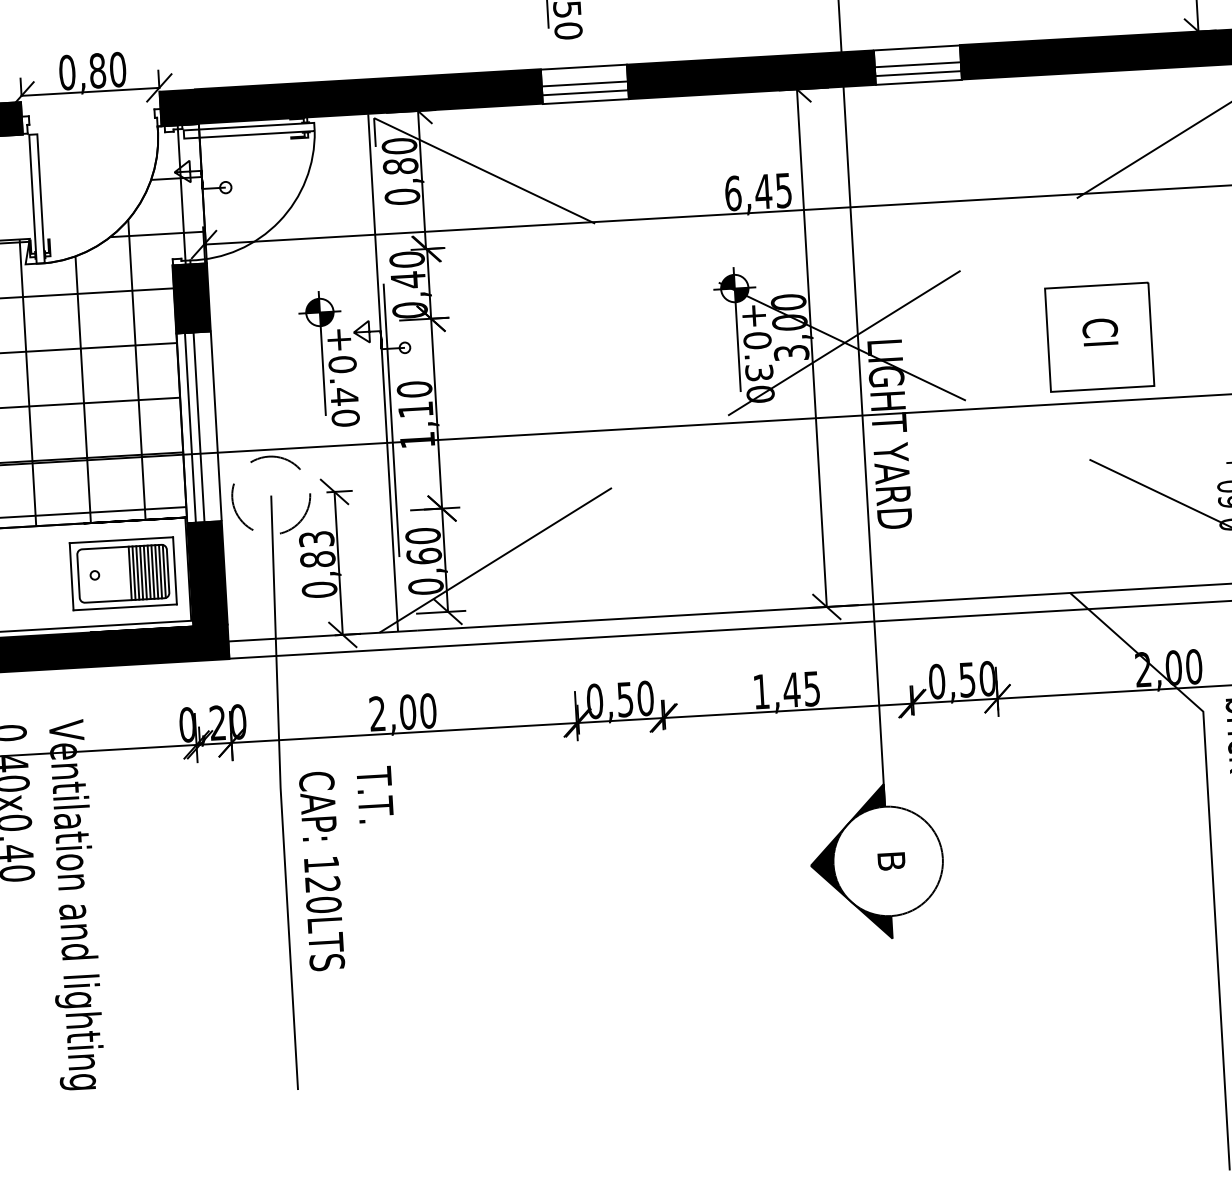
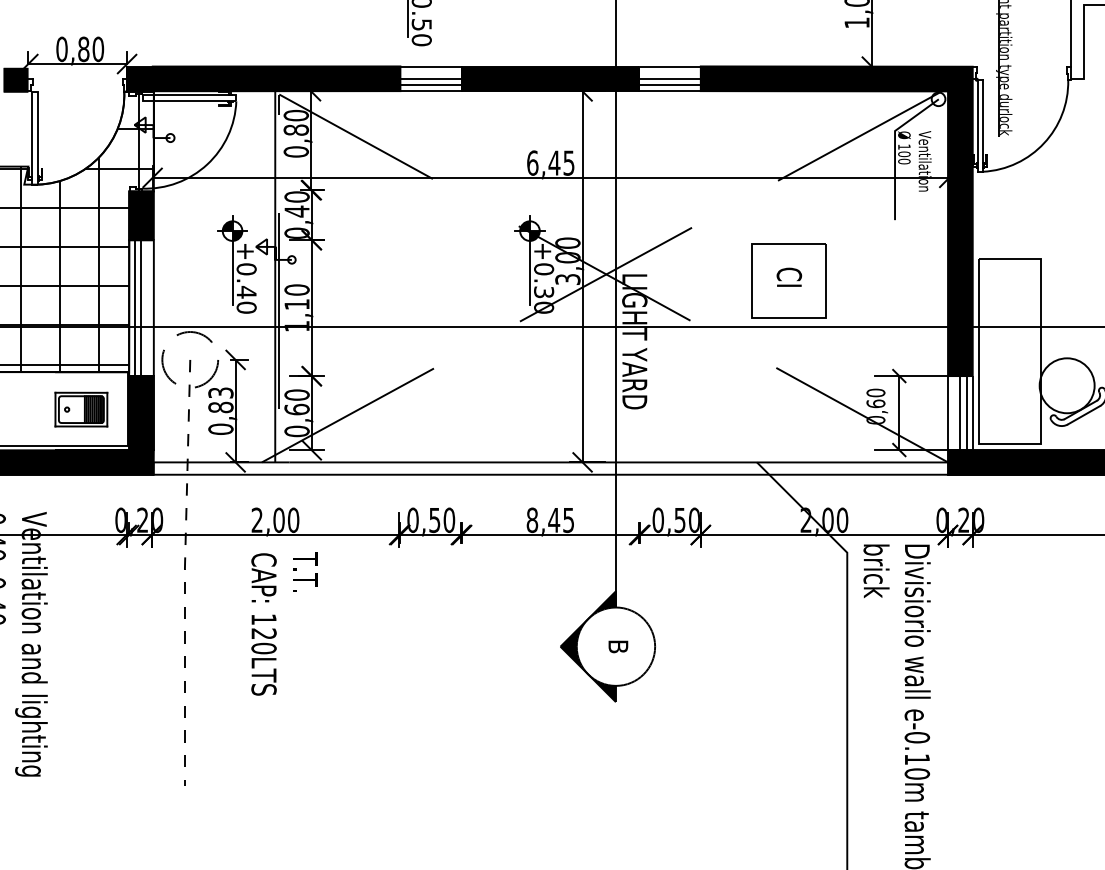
part: (123, 573) -> (81, 409), size x0.7
text: (761, 692) -> (532, 520), 1,45 -> 8,45
line: (280, 792) -> (184, 572), solid -> dashed
text: (350, 868) -> (284, 623), moved

